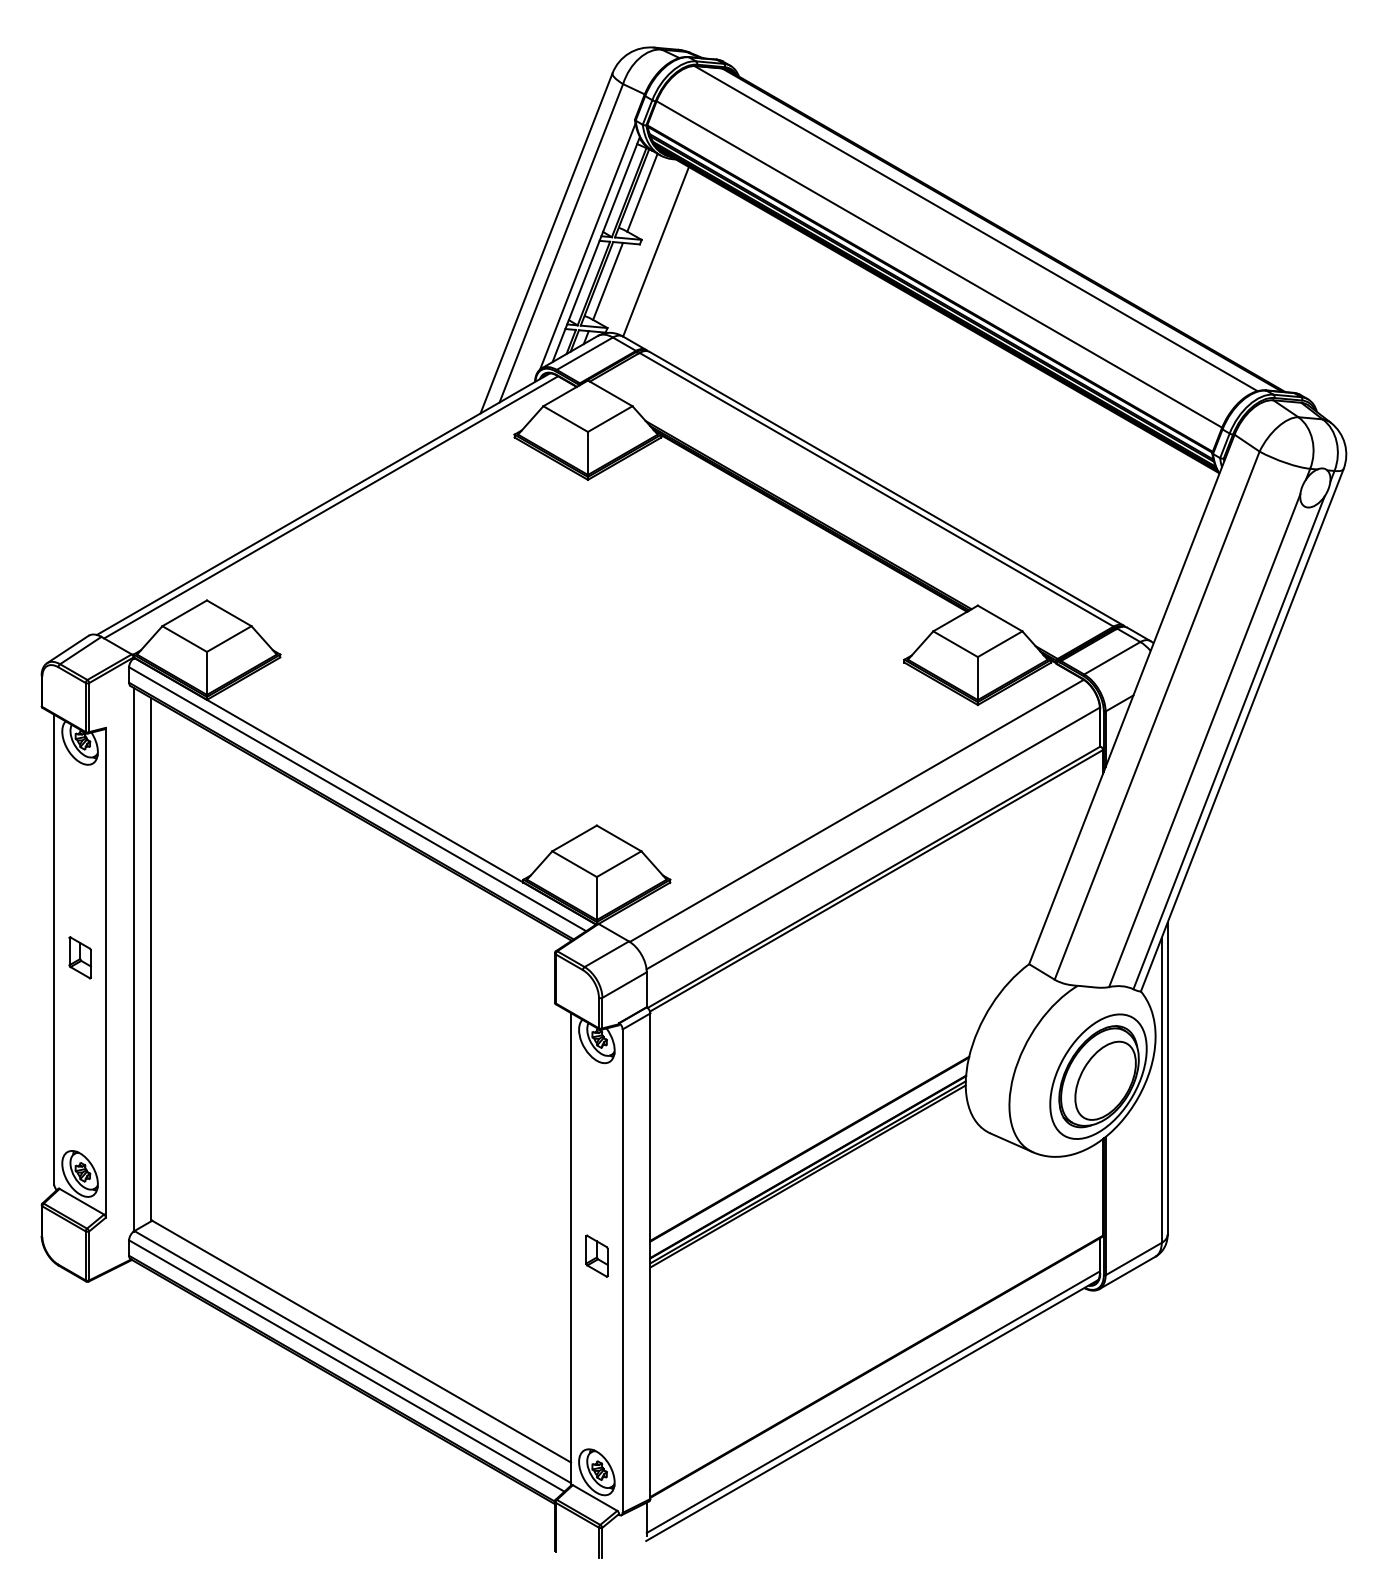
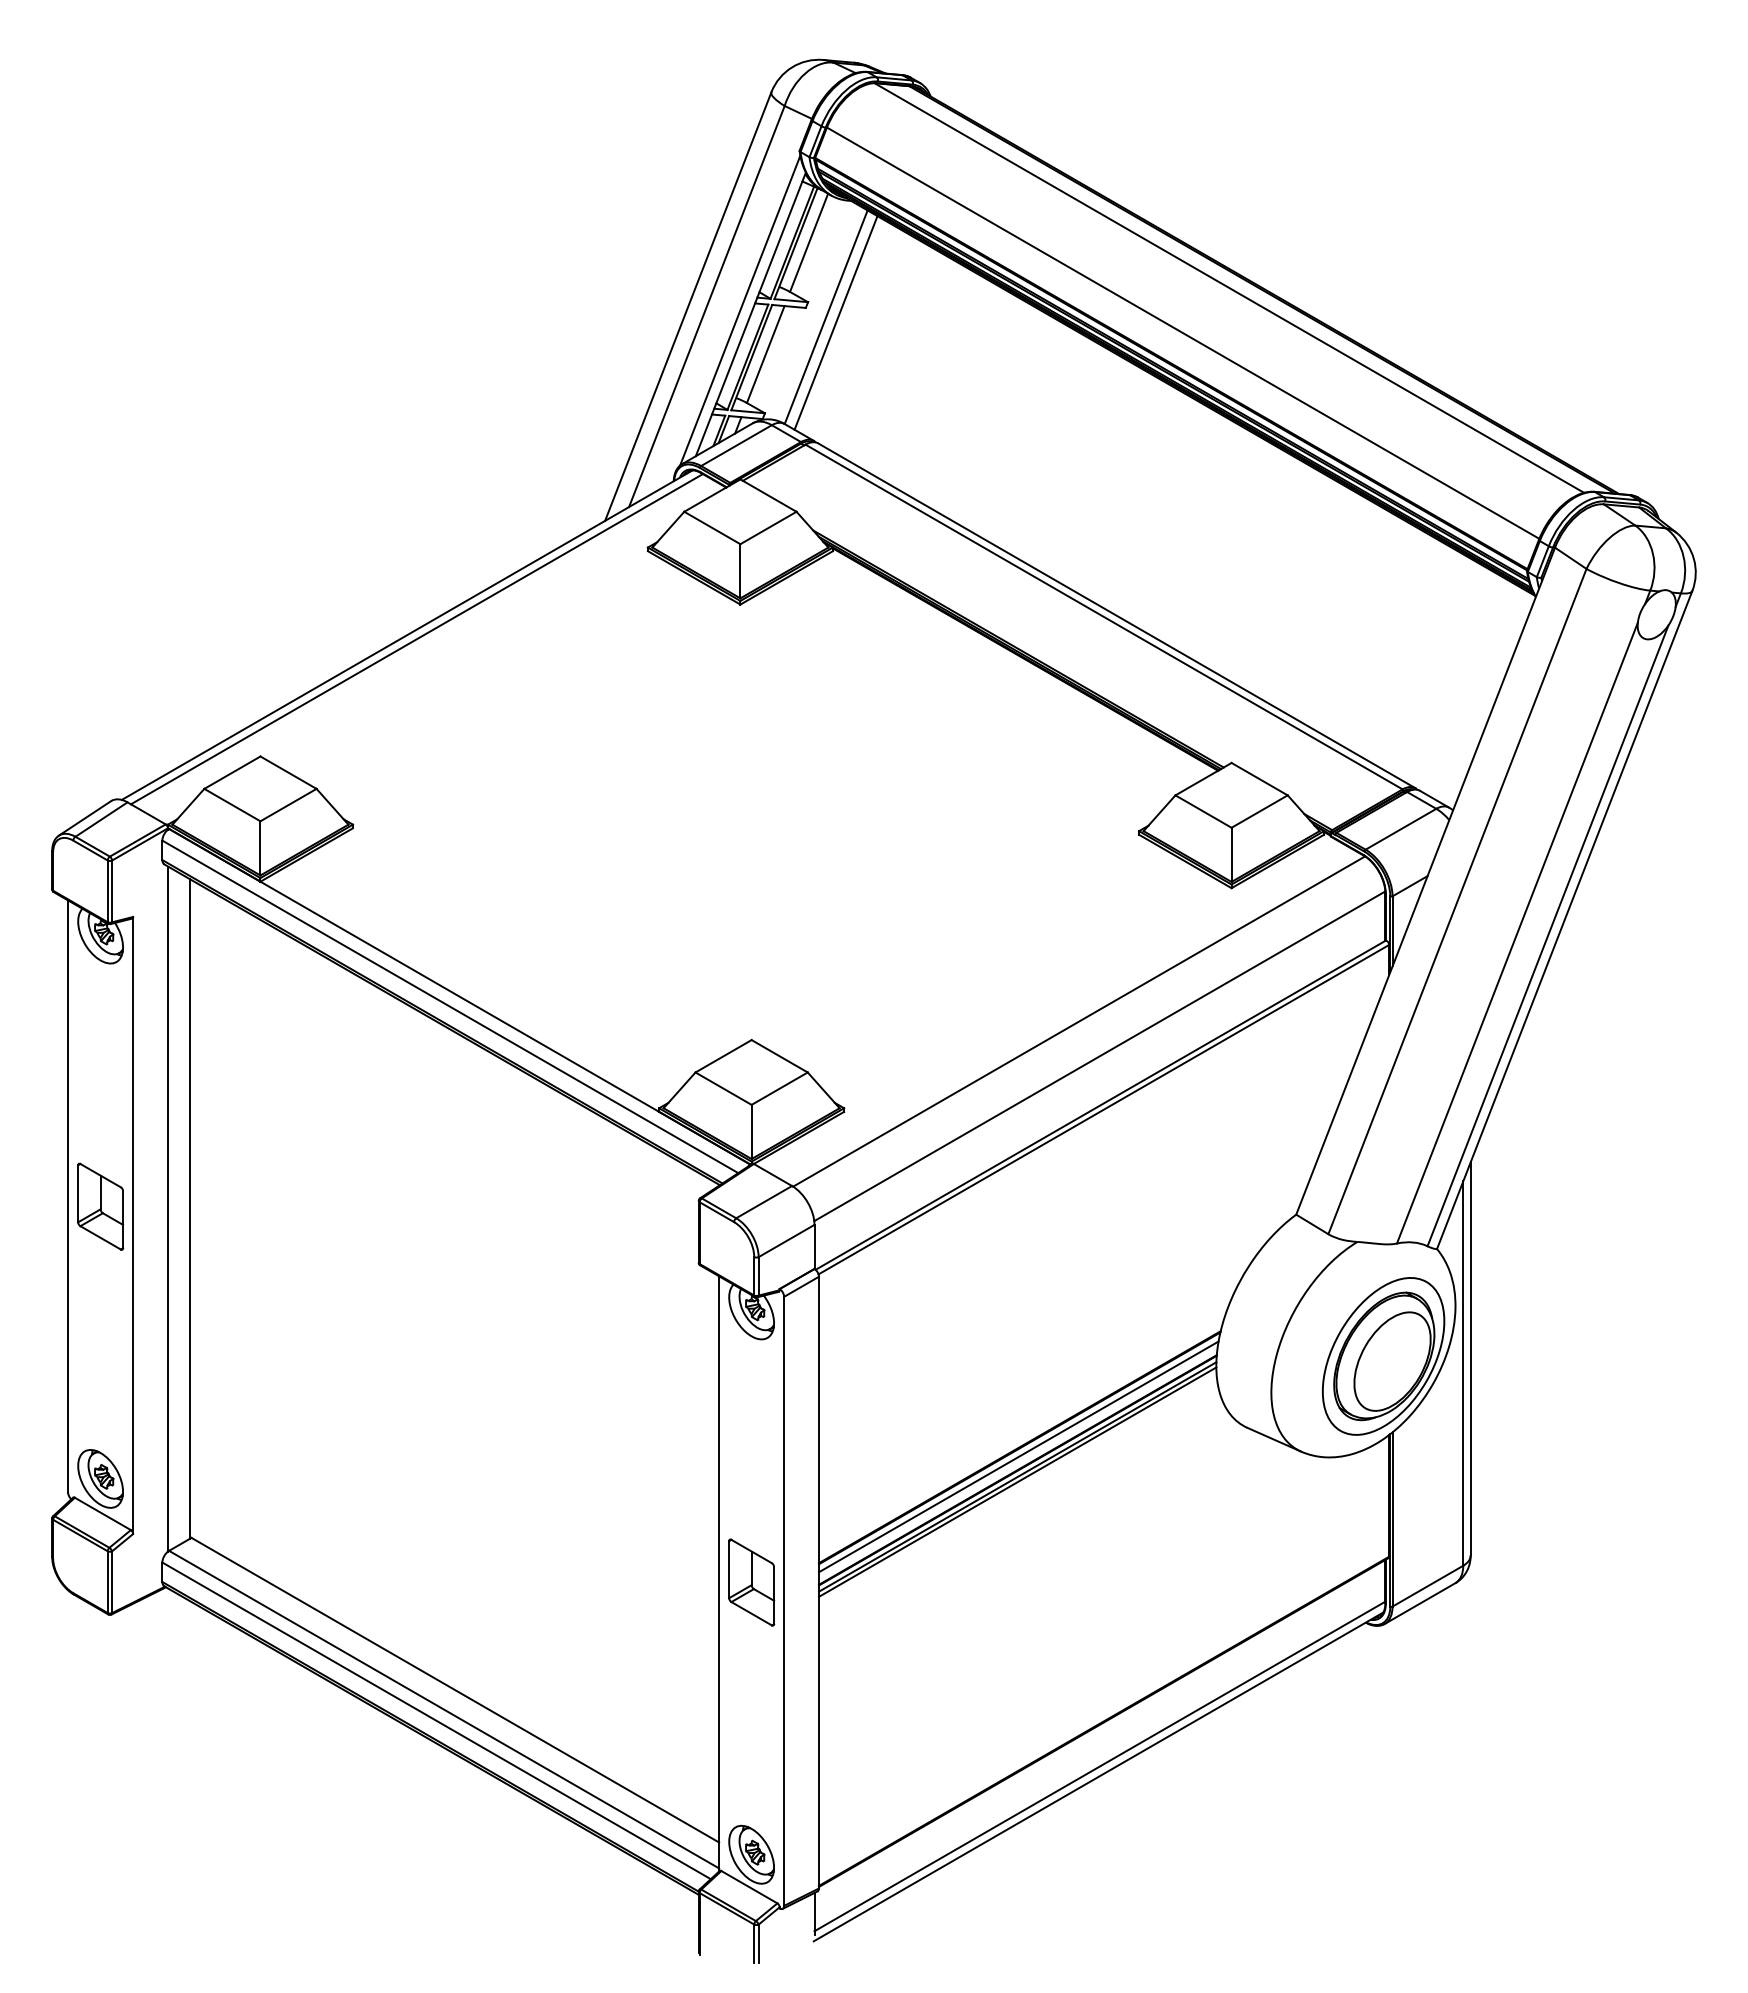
line: (663, 255) -> (835, 322), added
part: (79, 957) -> (100, 1206), size x1.67
line: (808, 1156) -> (1018, 1456), added
part: (596, 1256) -> (751, 1582), size x1.67

